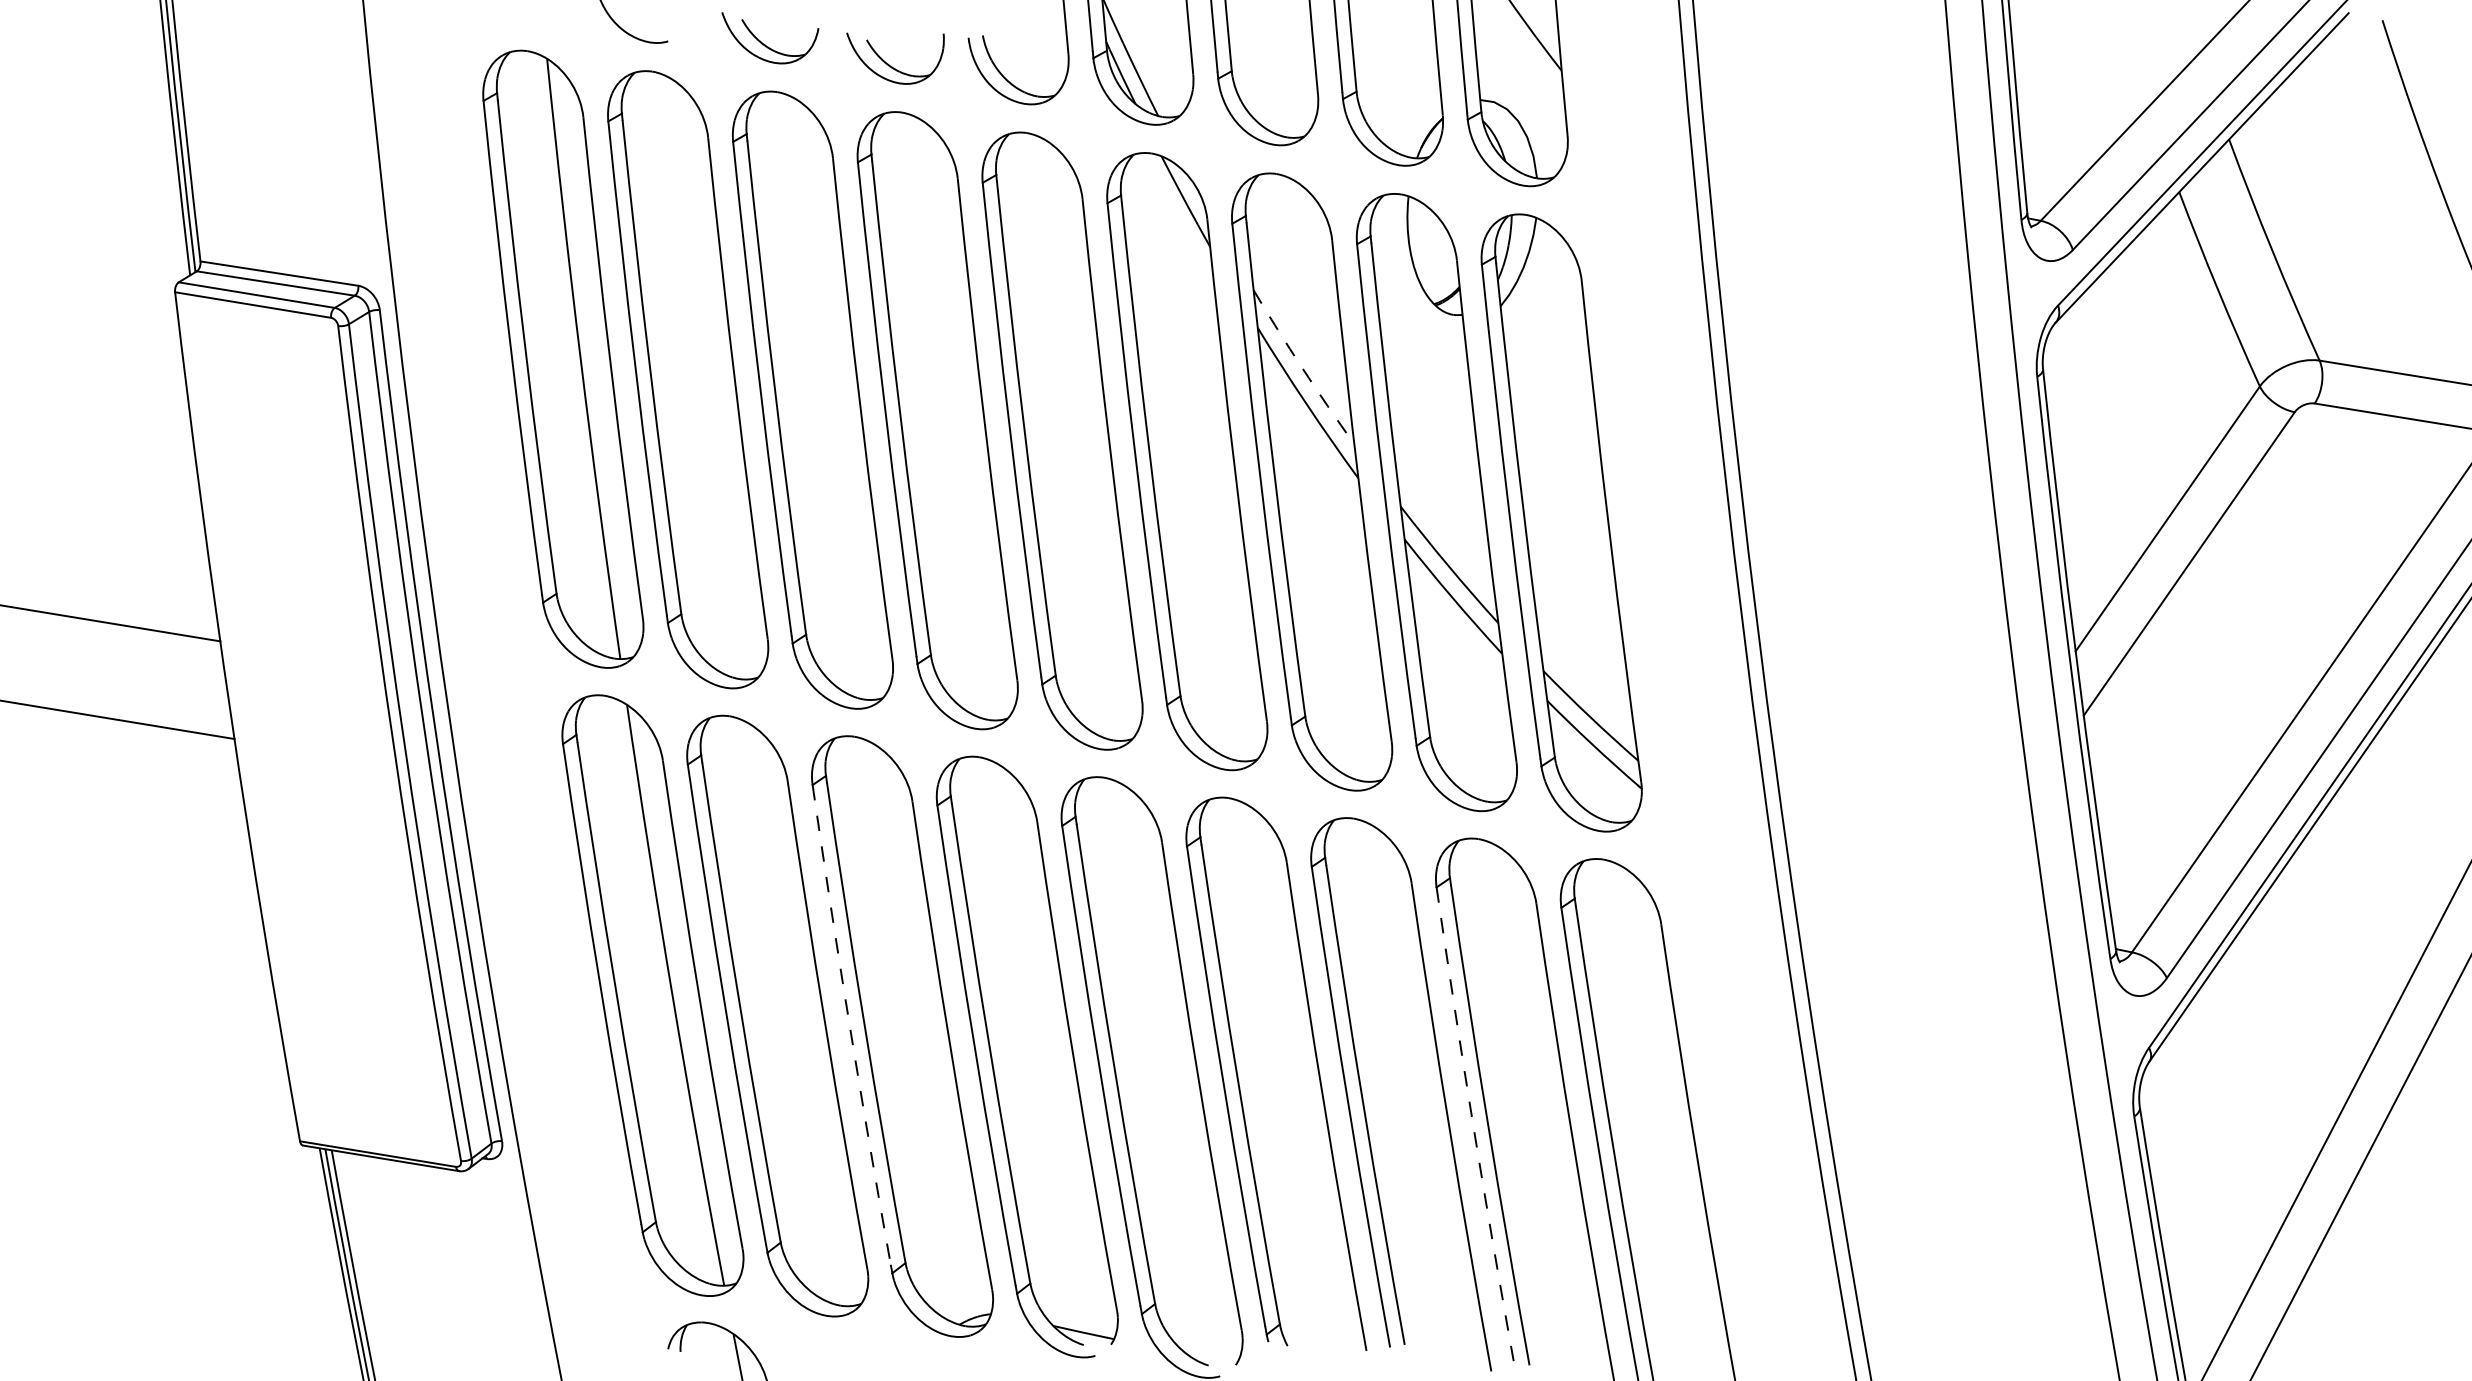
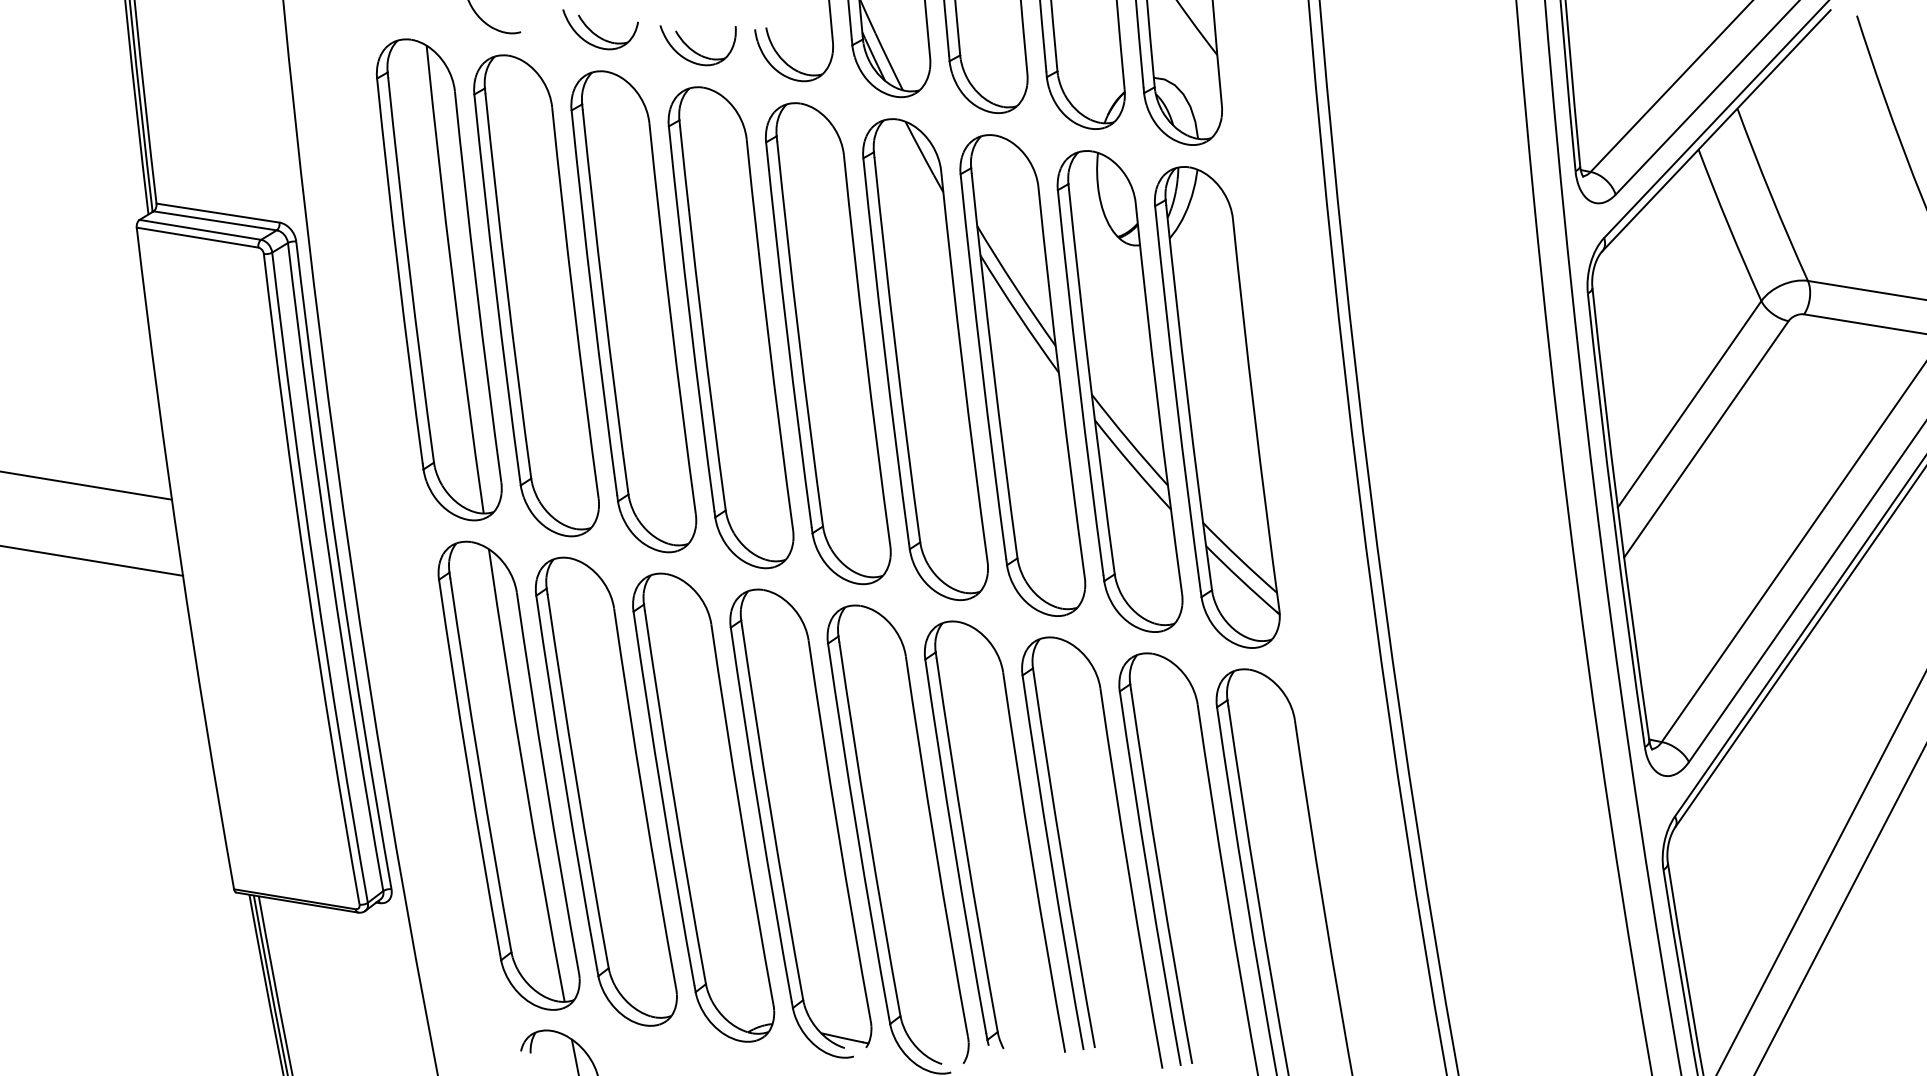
arc: (1302, 368) -> (1015, 287), dashed -> solid
arc: (849, 1025) -> (662, 799), dashed -> solid
arc: (1473, 1128) -> (1148, 879), dashed -> solid

